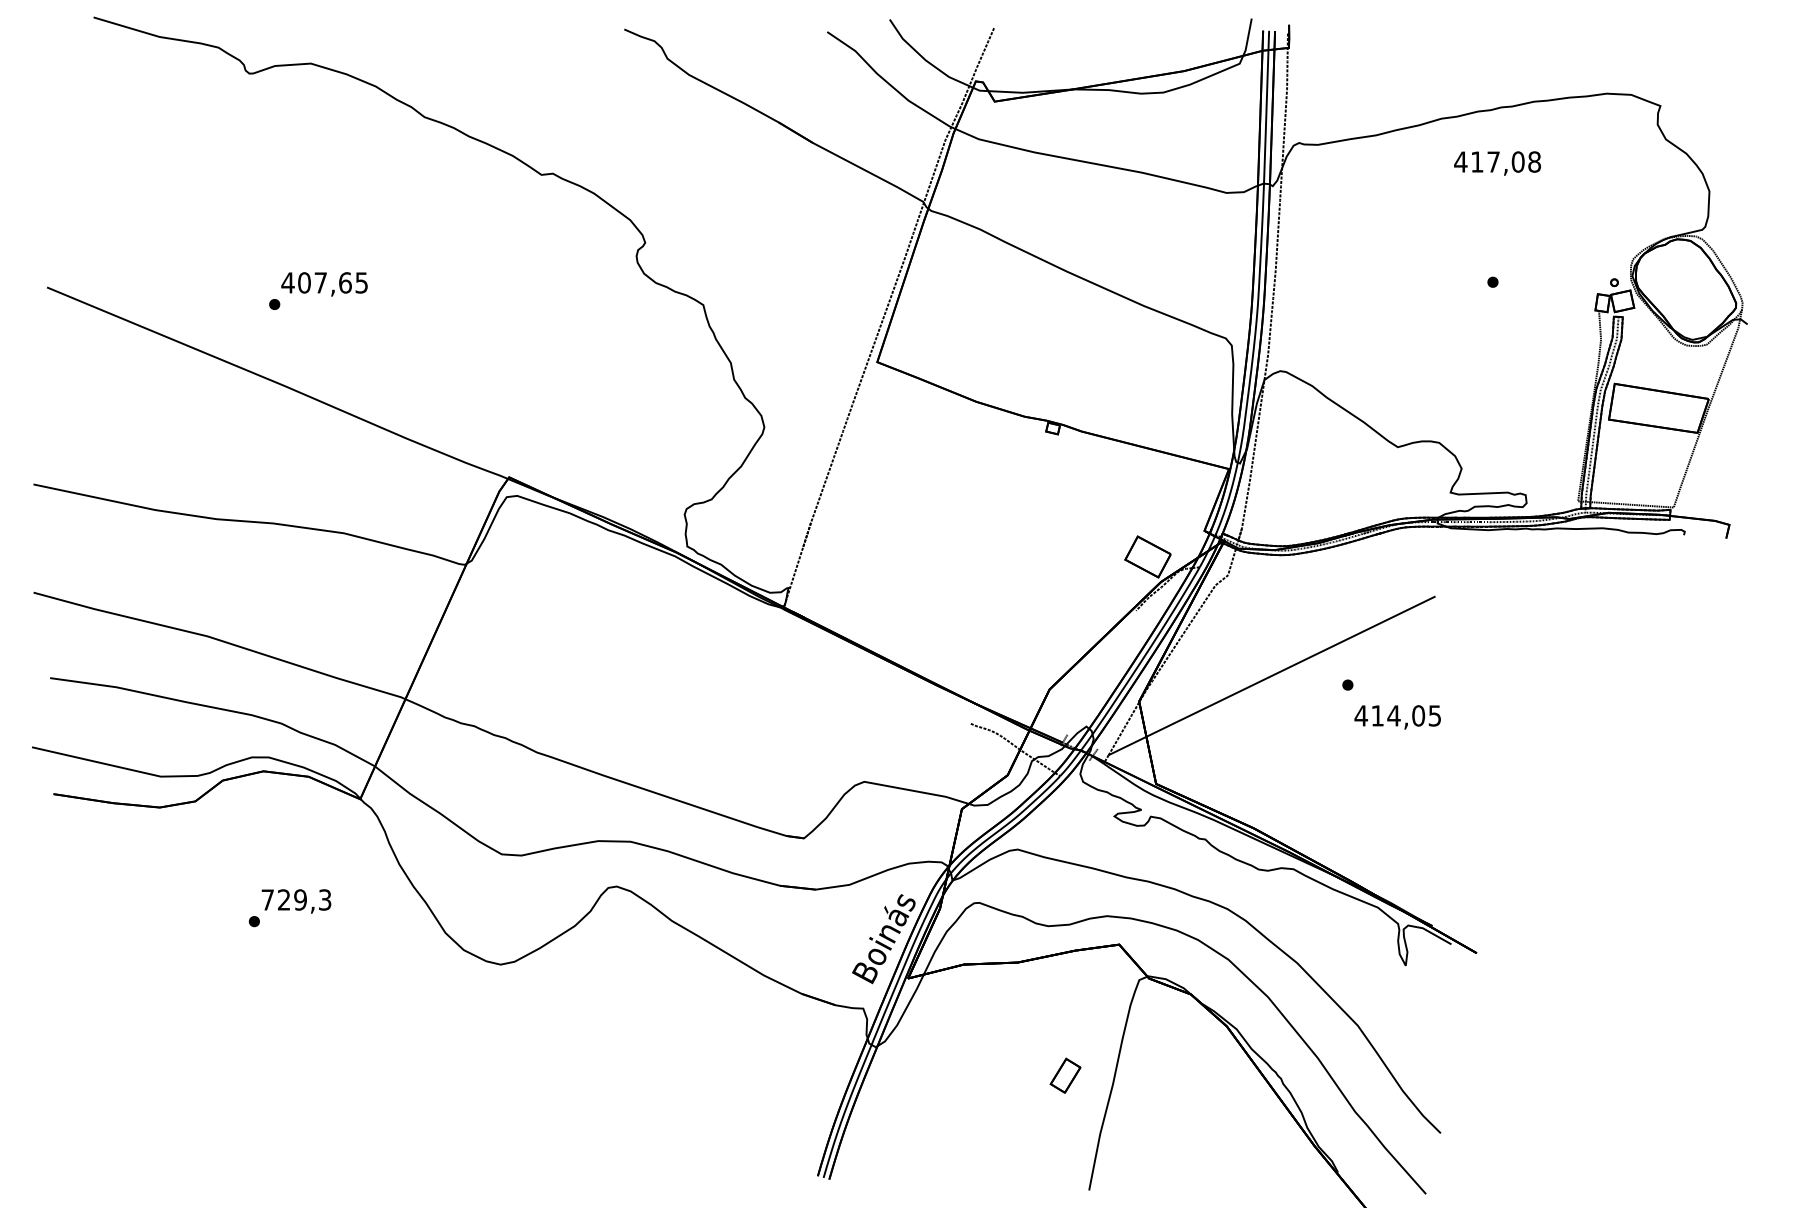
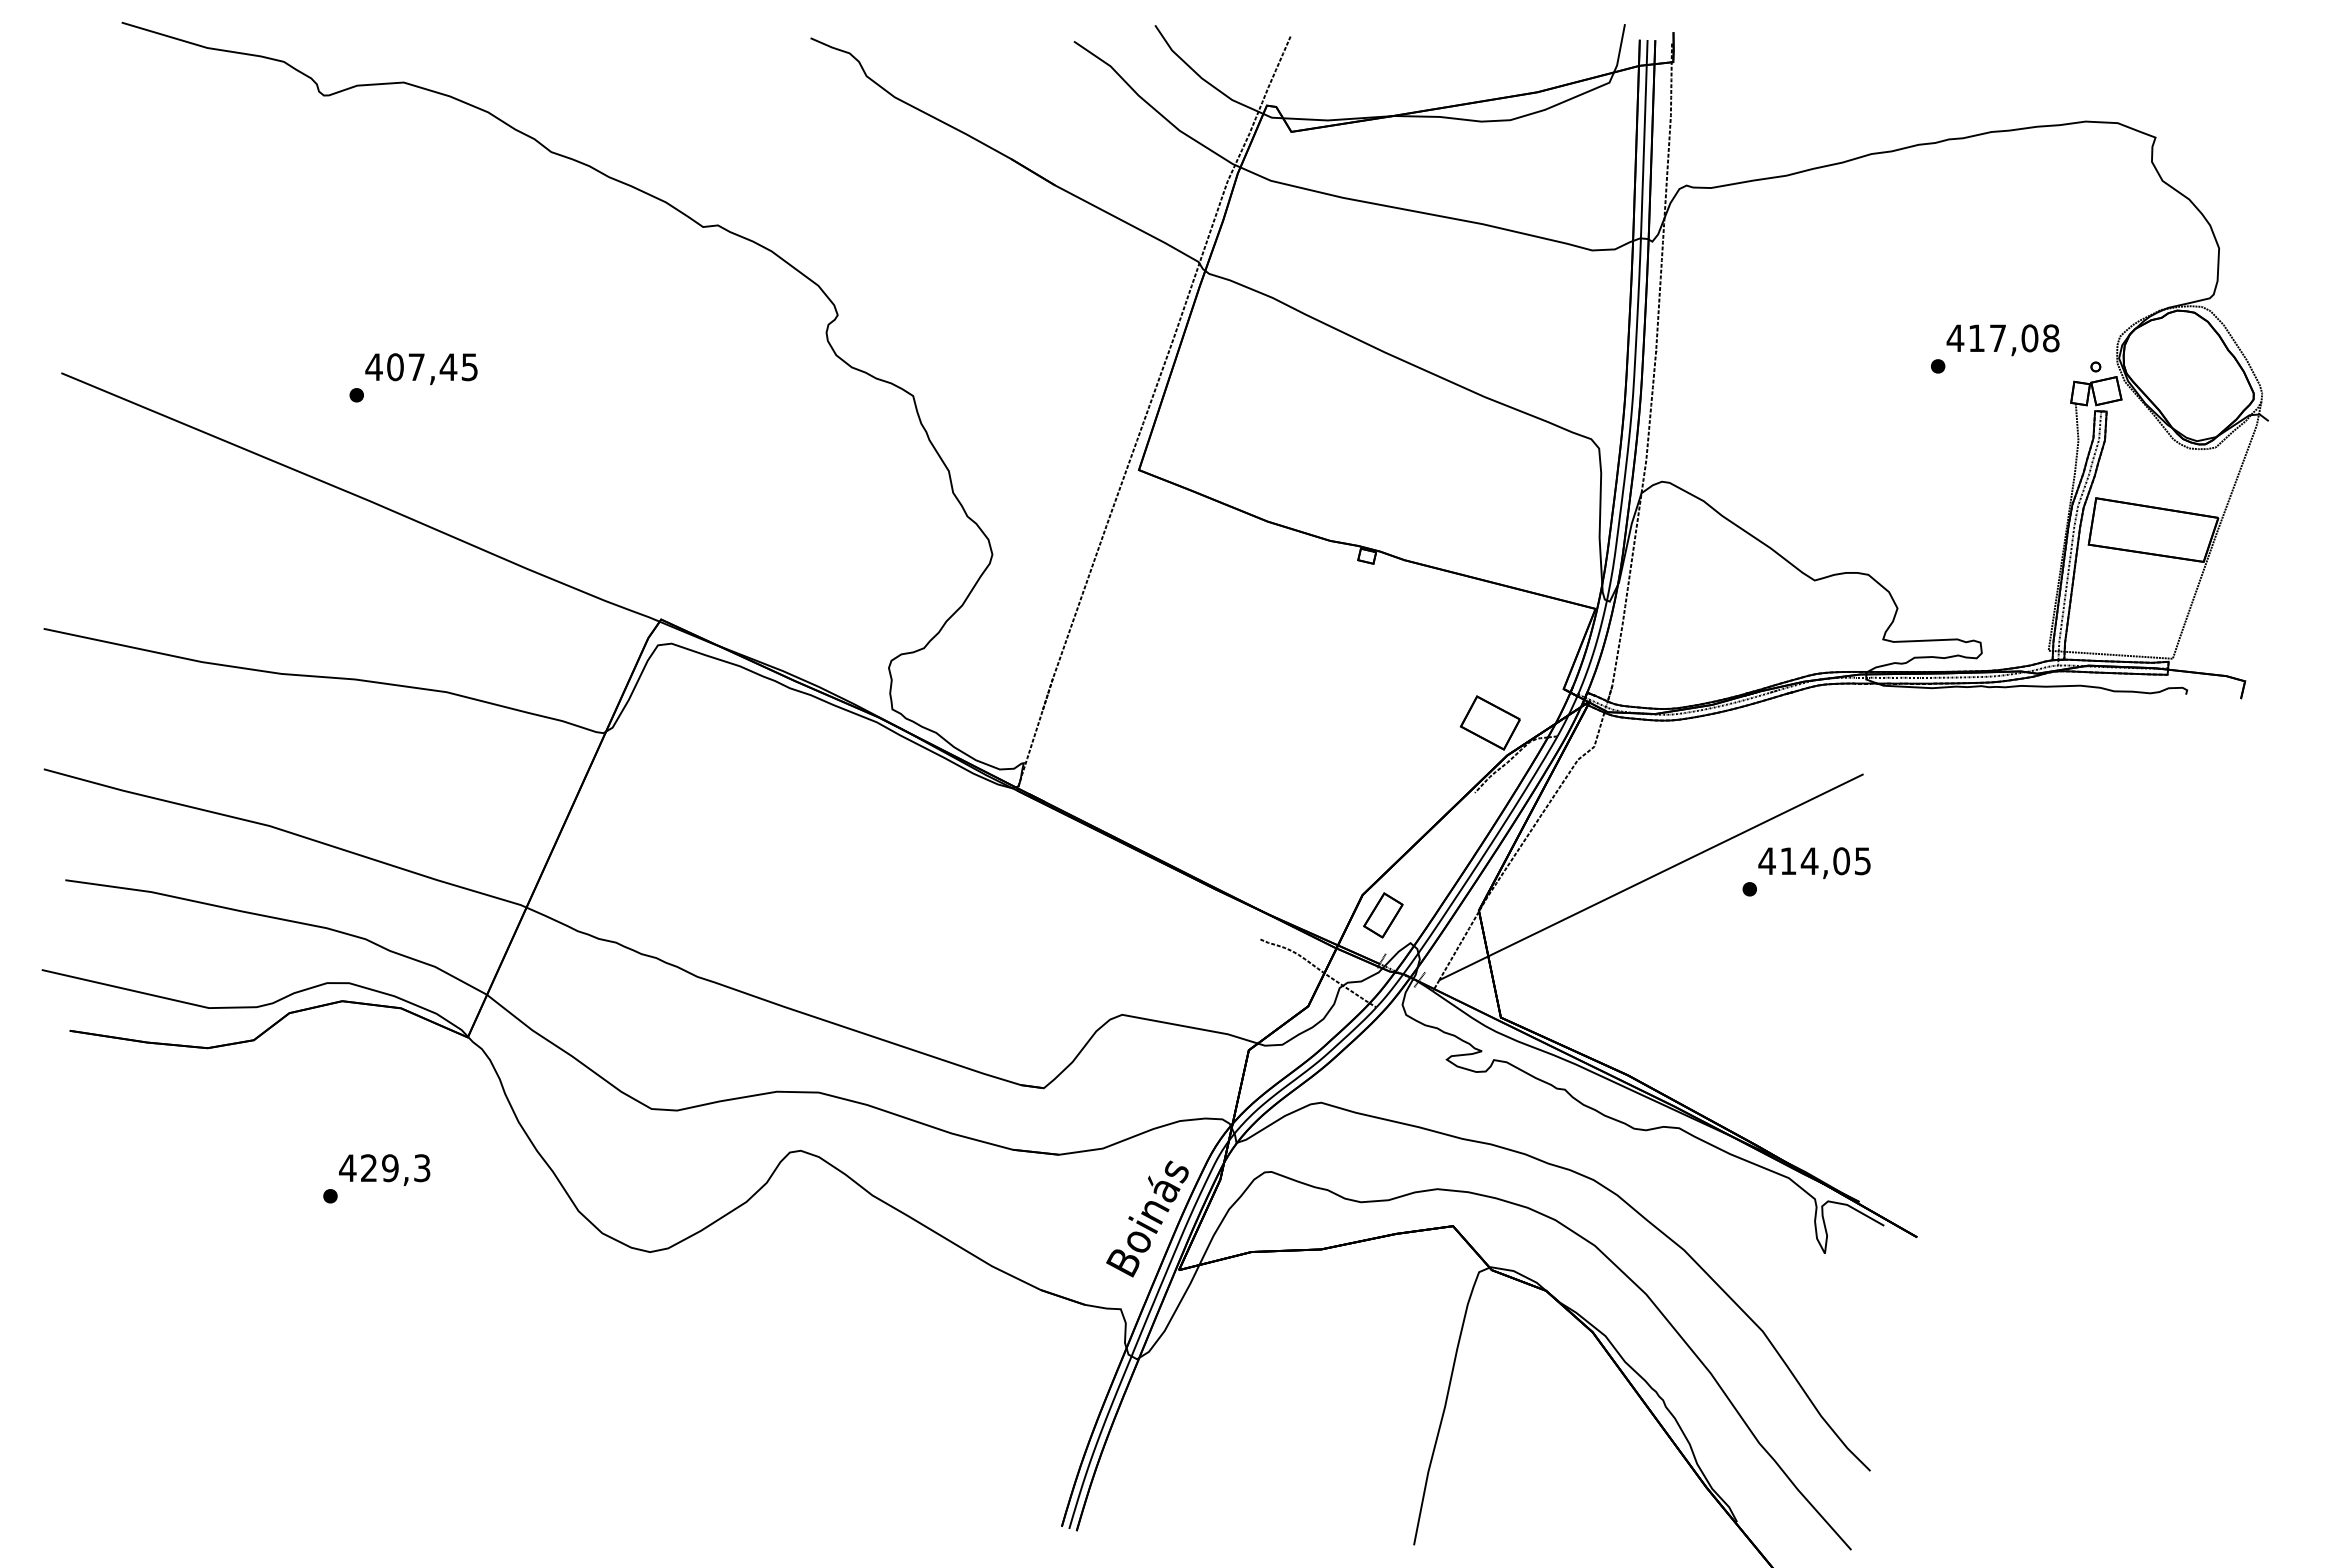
text: (1497, 163) -> (2002, 340), moved
text: (345, 283) -> (448, 367), 407,65 -> 407,45
text: (1397, 716) -> (1814, 862), moved
text: (267, 899) -> (347, 1167), 729,3 -> 429,3
part: (1065, 1075) -> (1383, 915), moved

